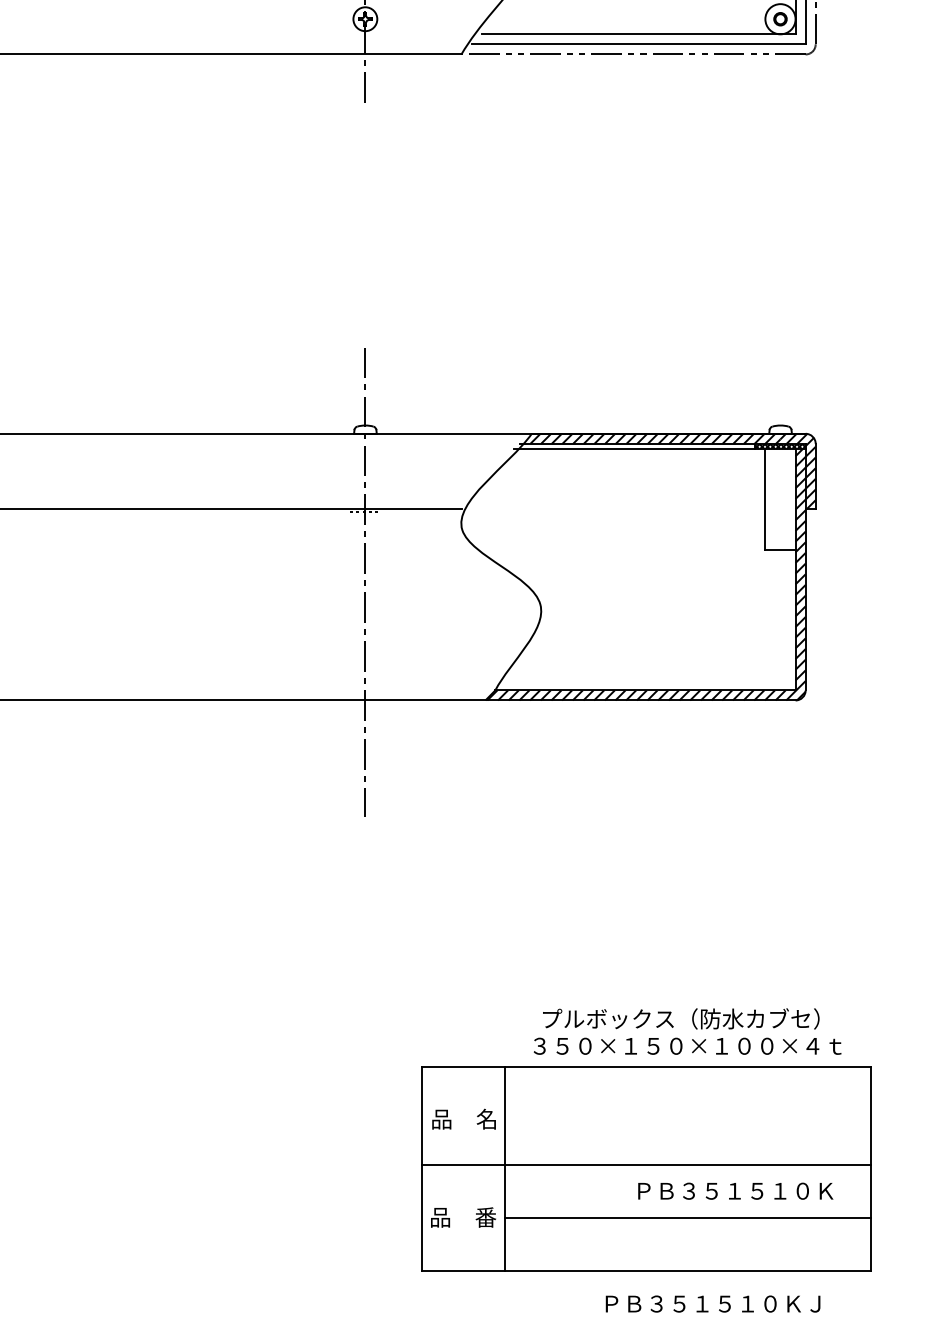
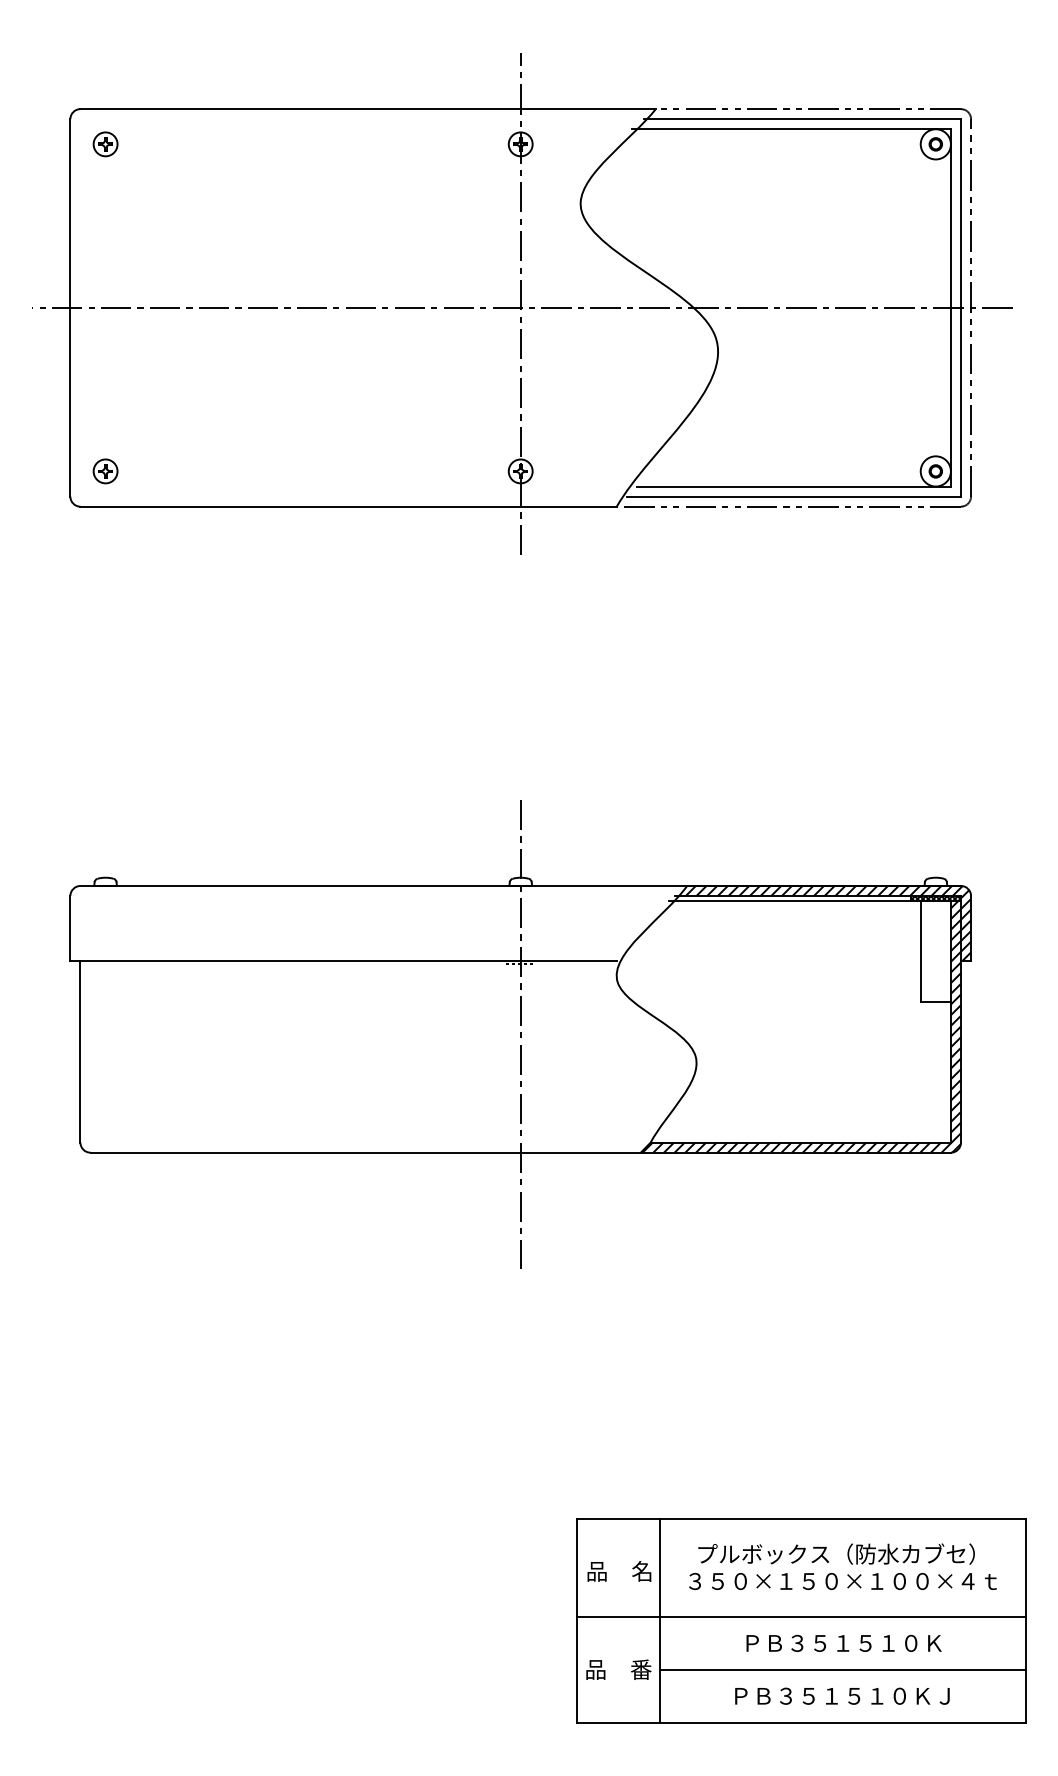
text: (687, 1031) -> (842, 1566), moved
text: (735, 1190) -> (843, 1642), moved
text: (713, 1303) -> (842, 1695), moved

